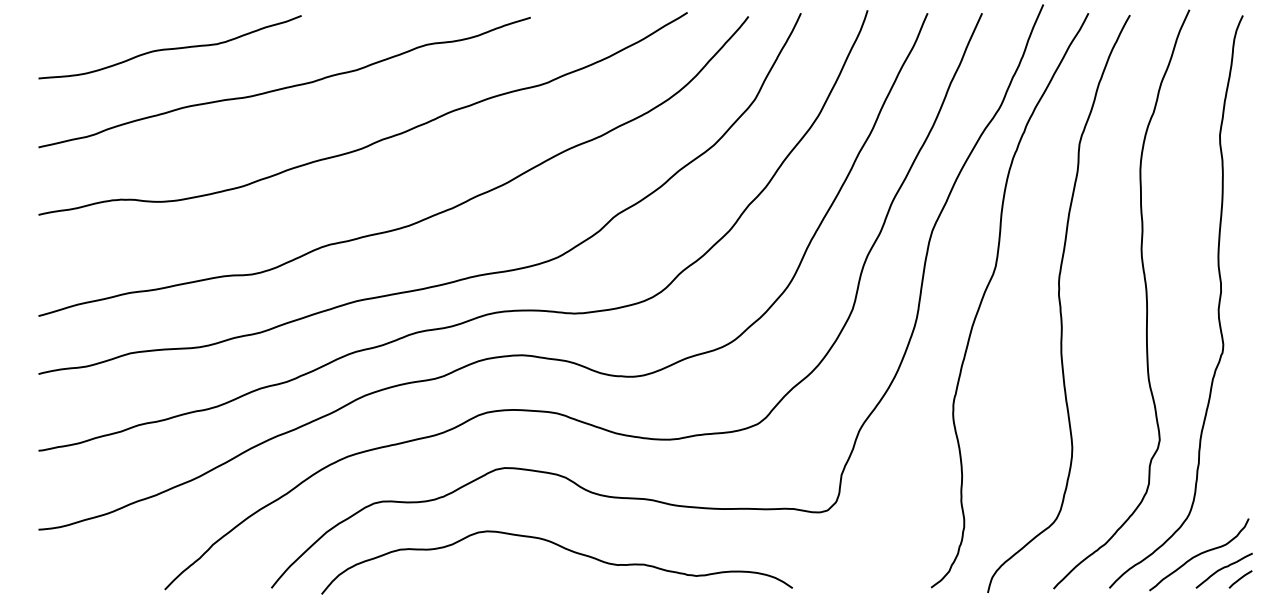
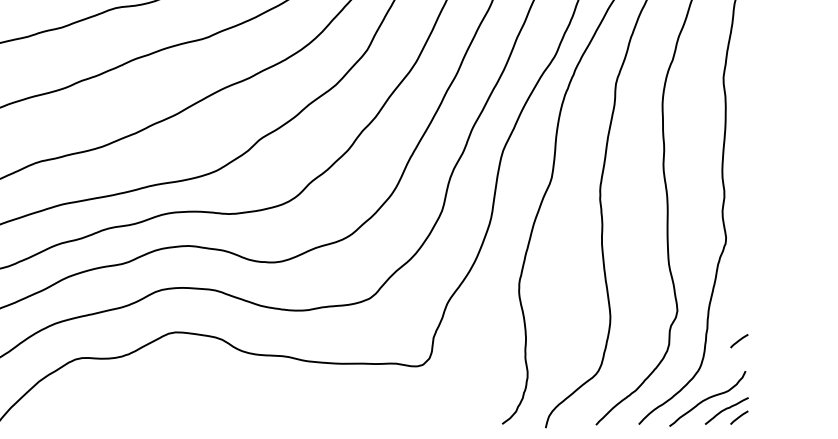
line: (1240, 479) -> (739, 341), added
curve: (562, 548) -> (219, 394), removed

